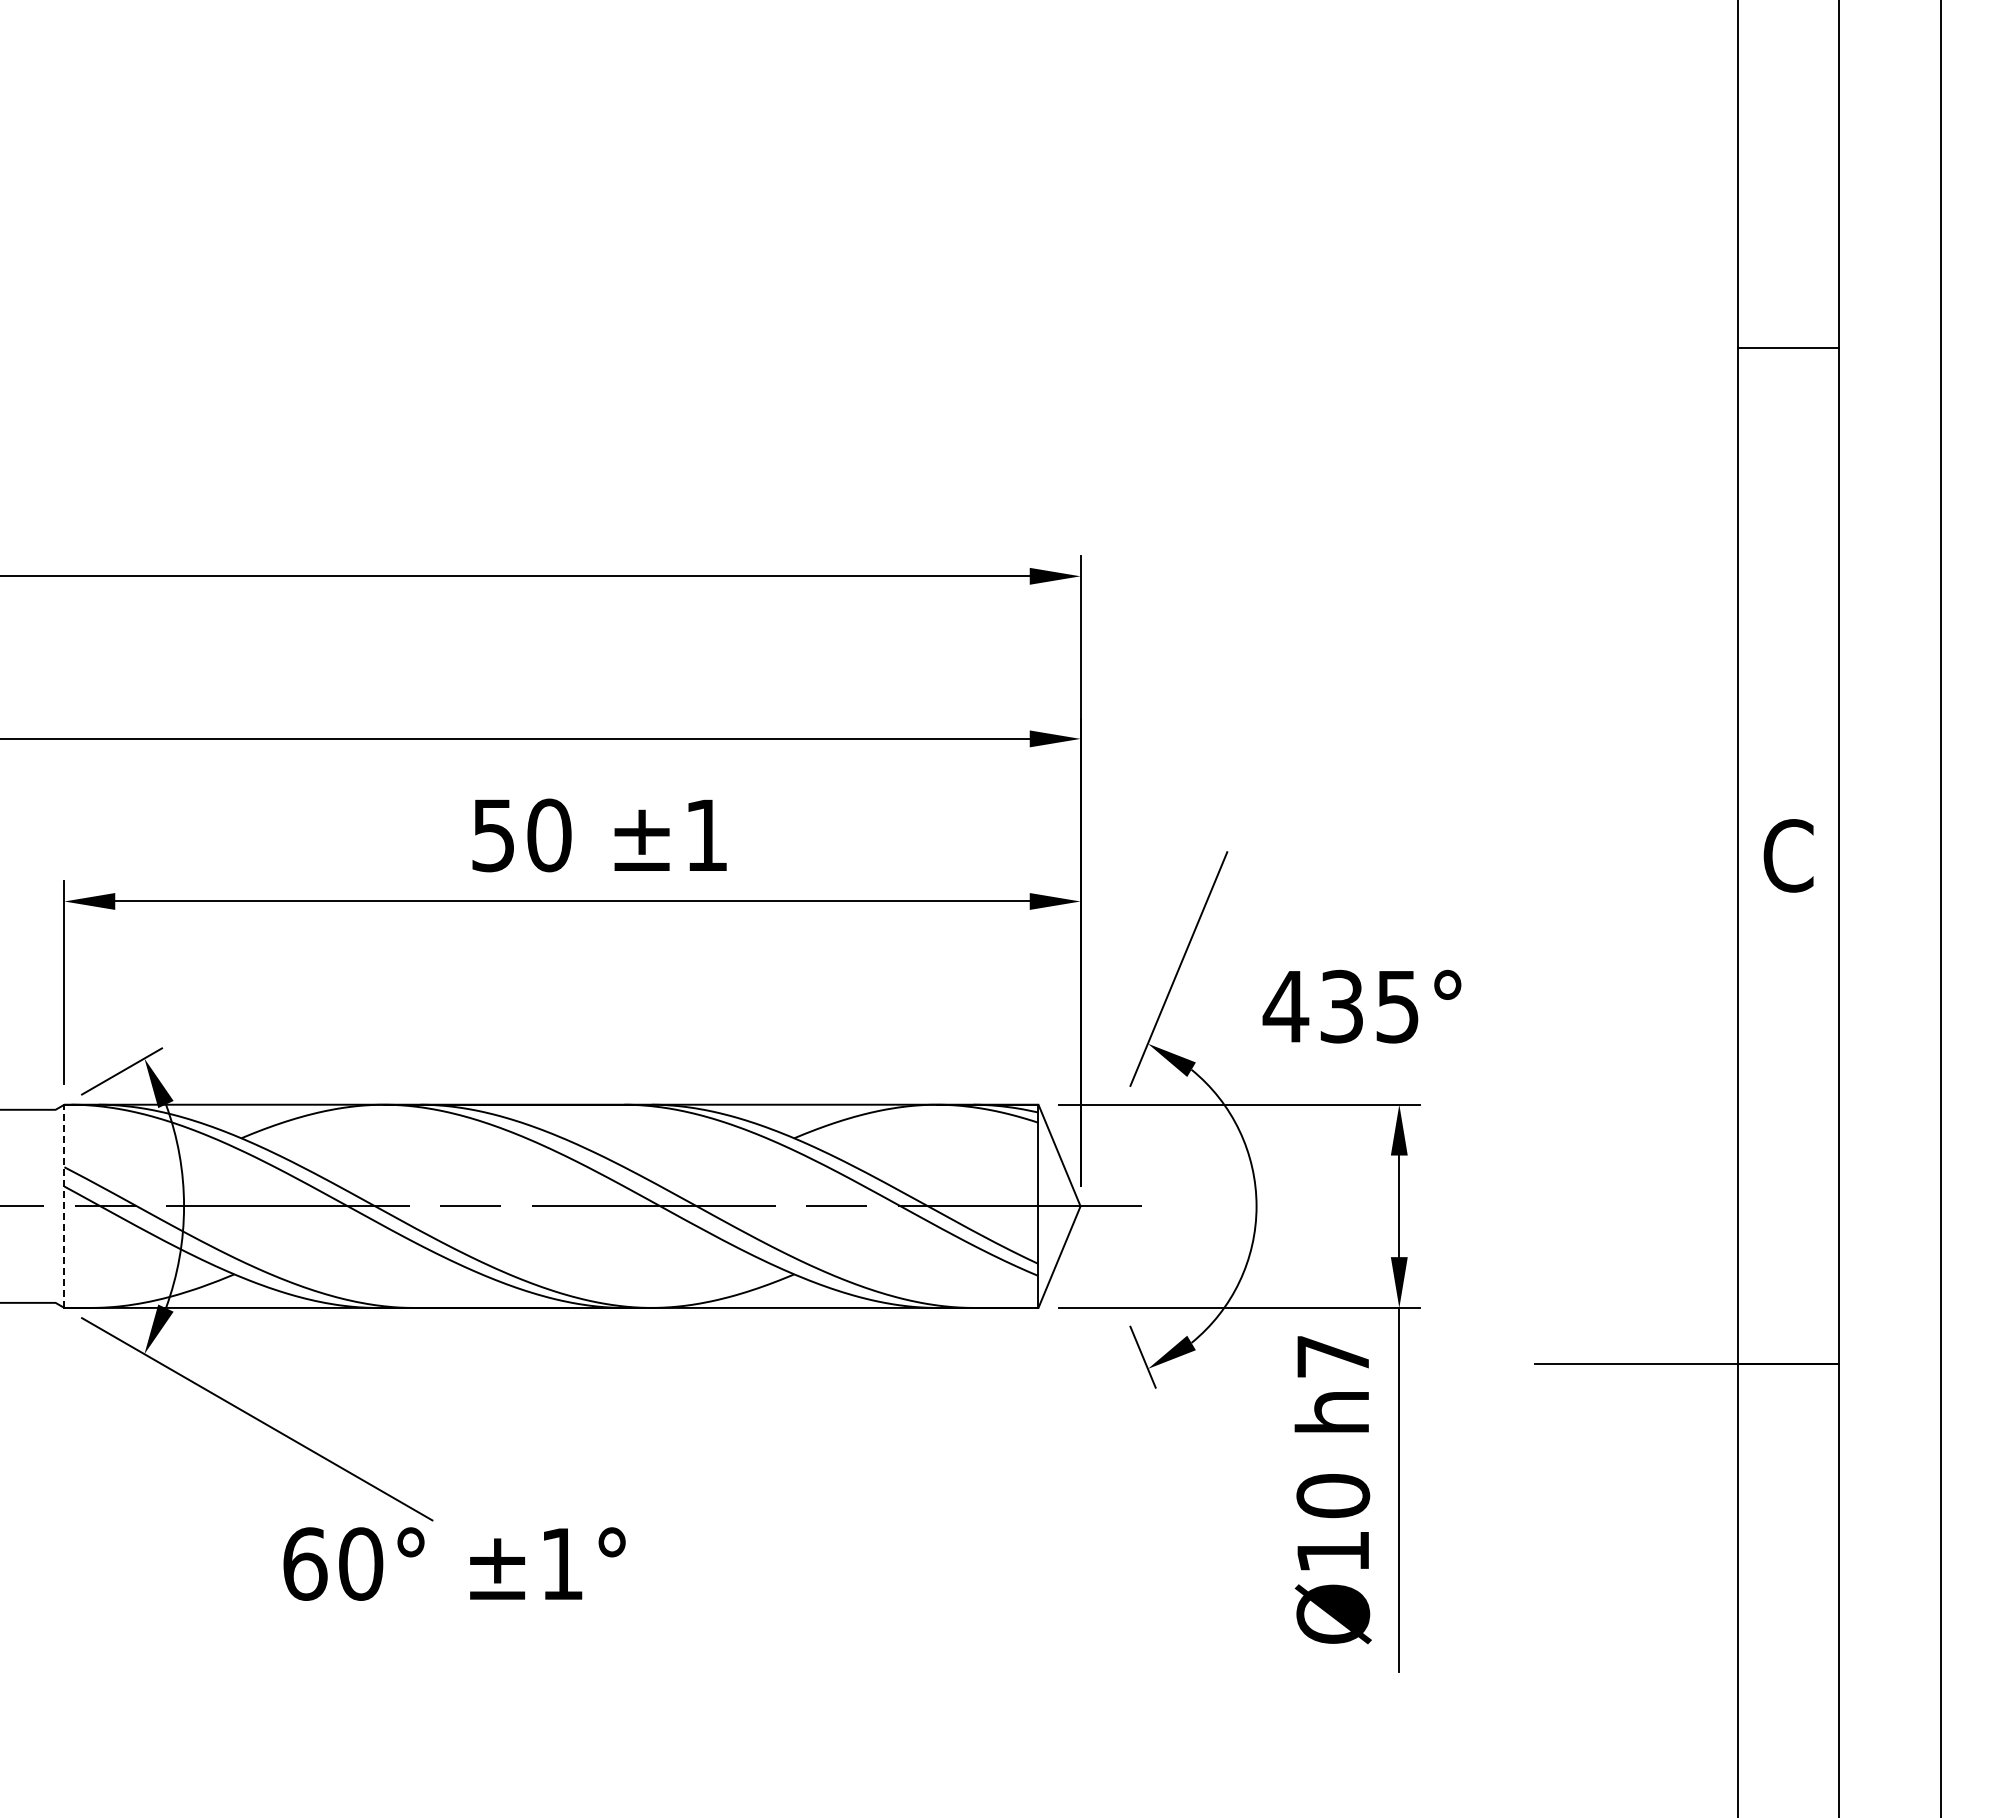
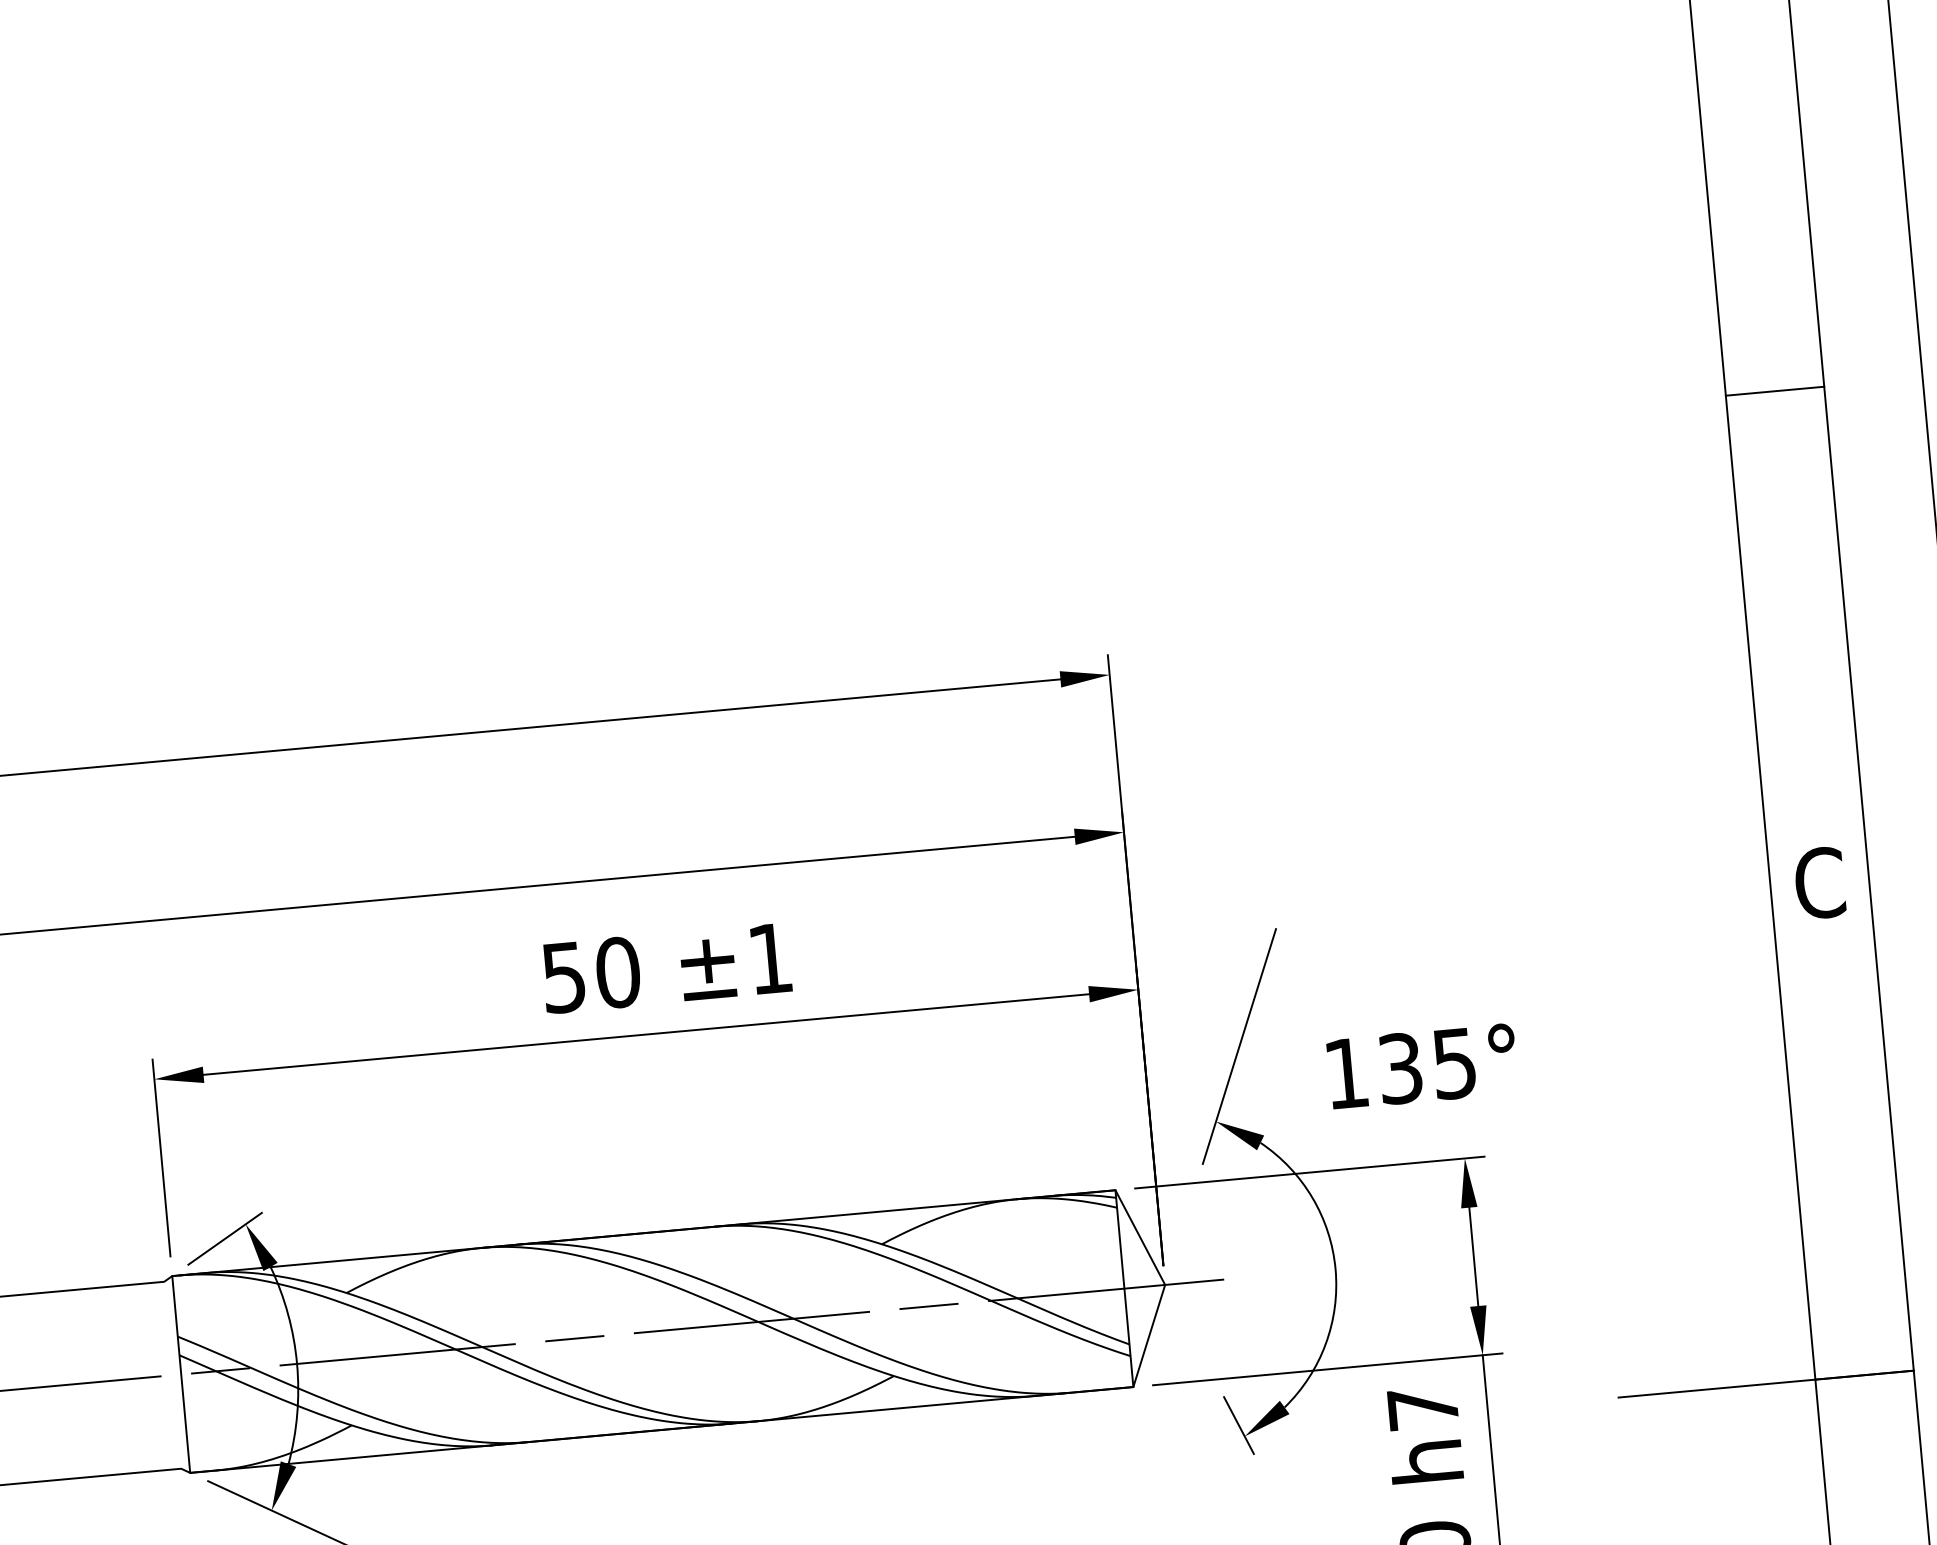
text: (1285, 1006) -> (1345, 1073), 435° -> 135°
line: (64, 1206) -> (181, 1374), dashed -> solid

